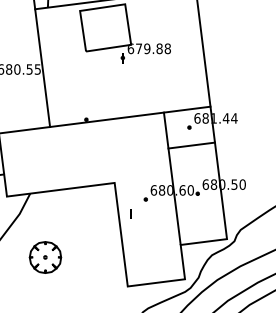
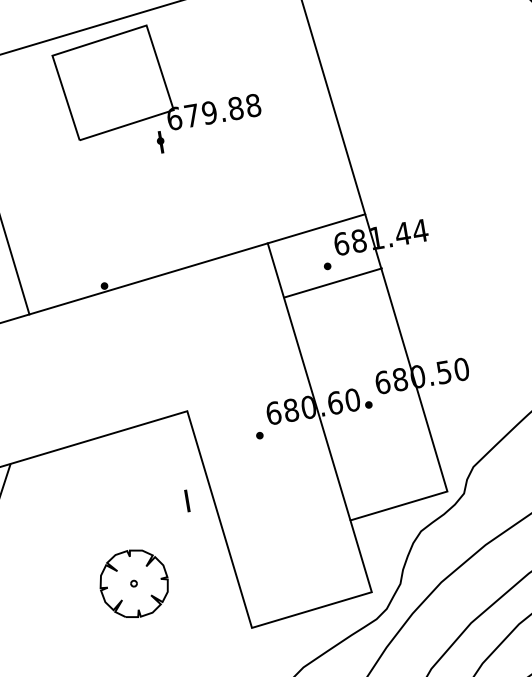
line: (191, 145) -> (332, 282), moved
text: (130, 213) -> (186, 500), moved
part: (45, 257) -> (134, 583), moved

